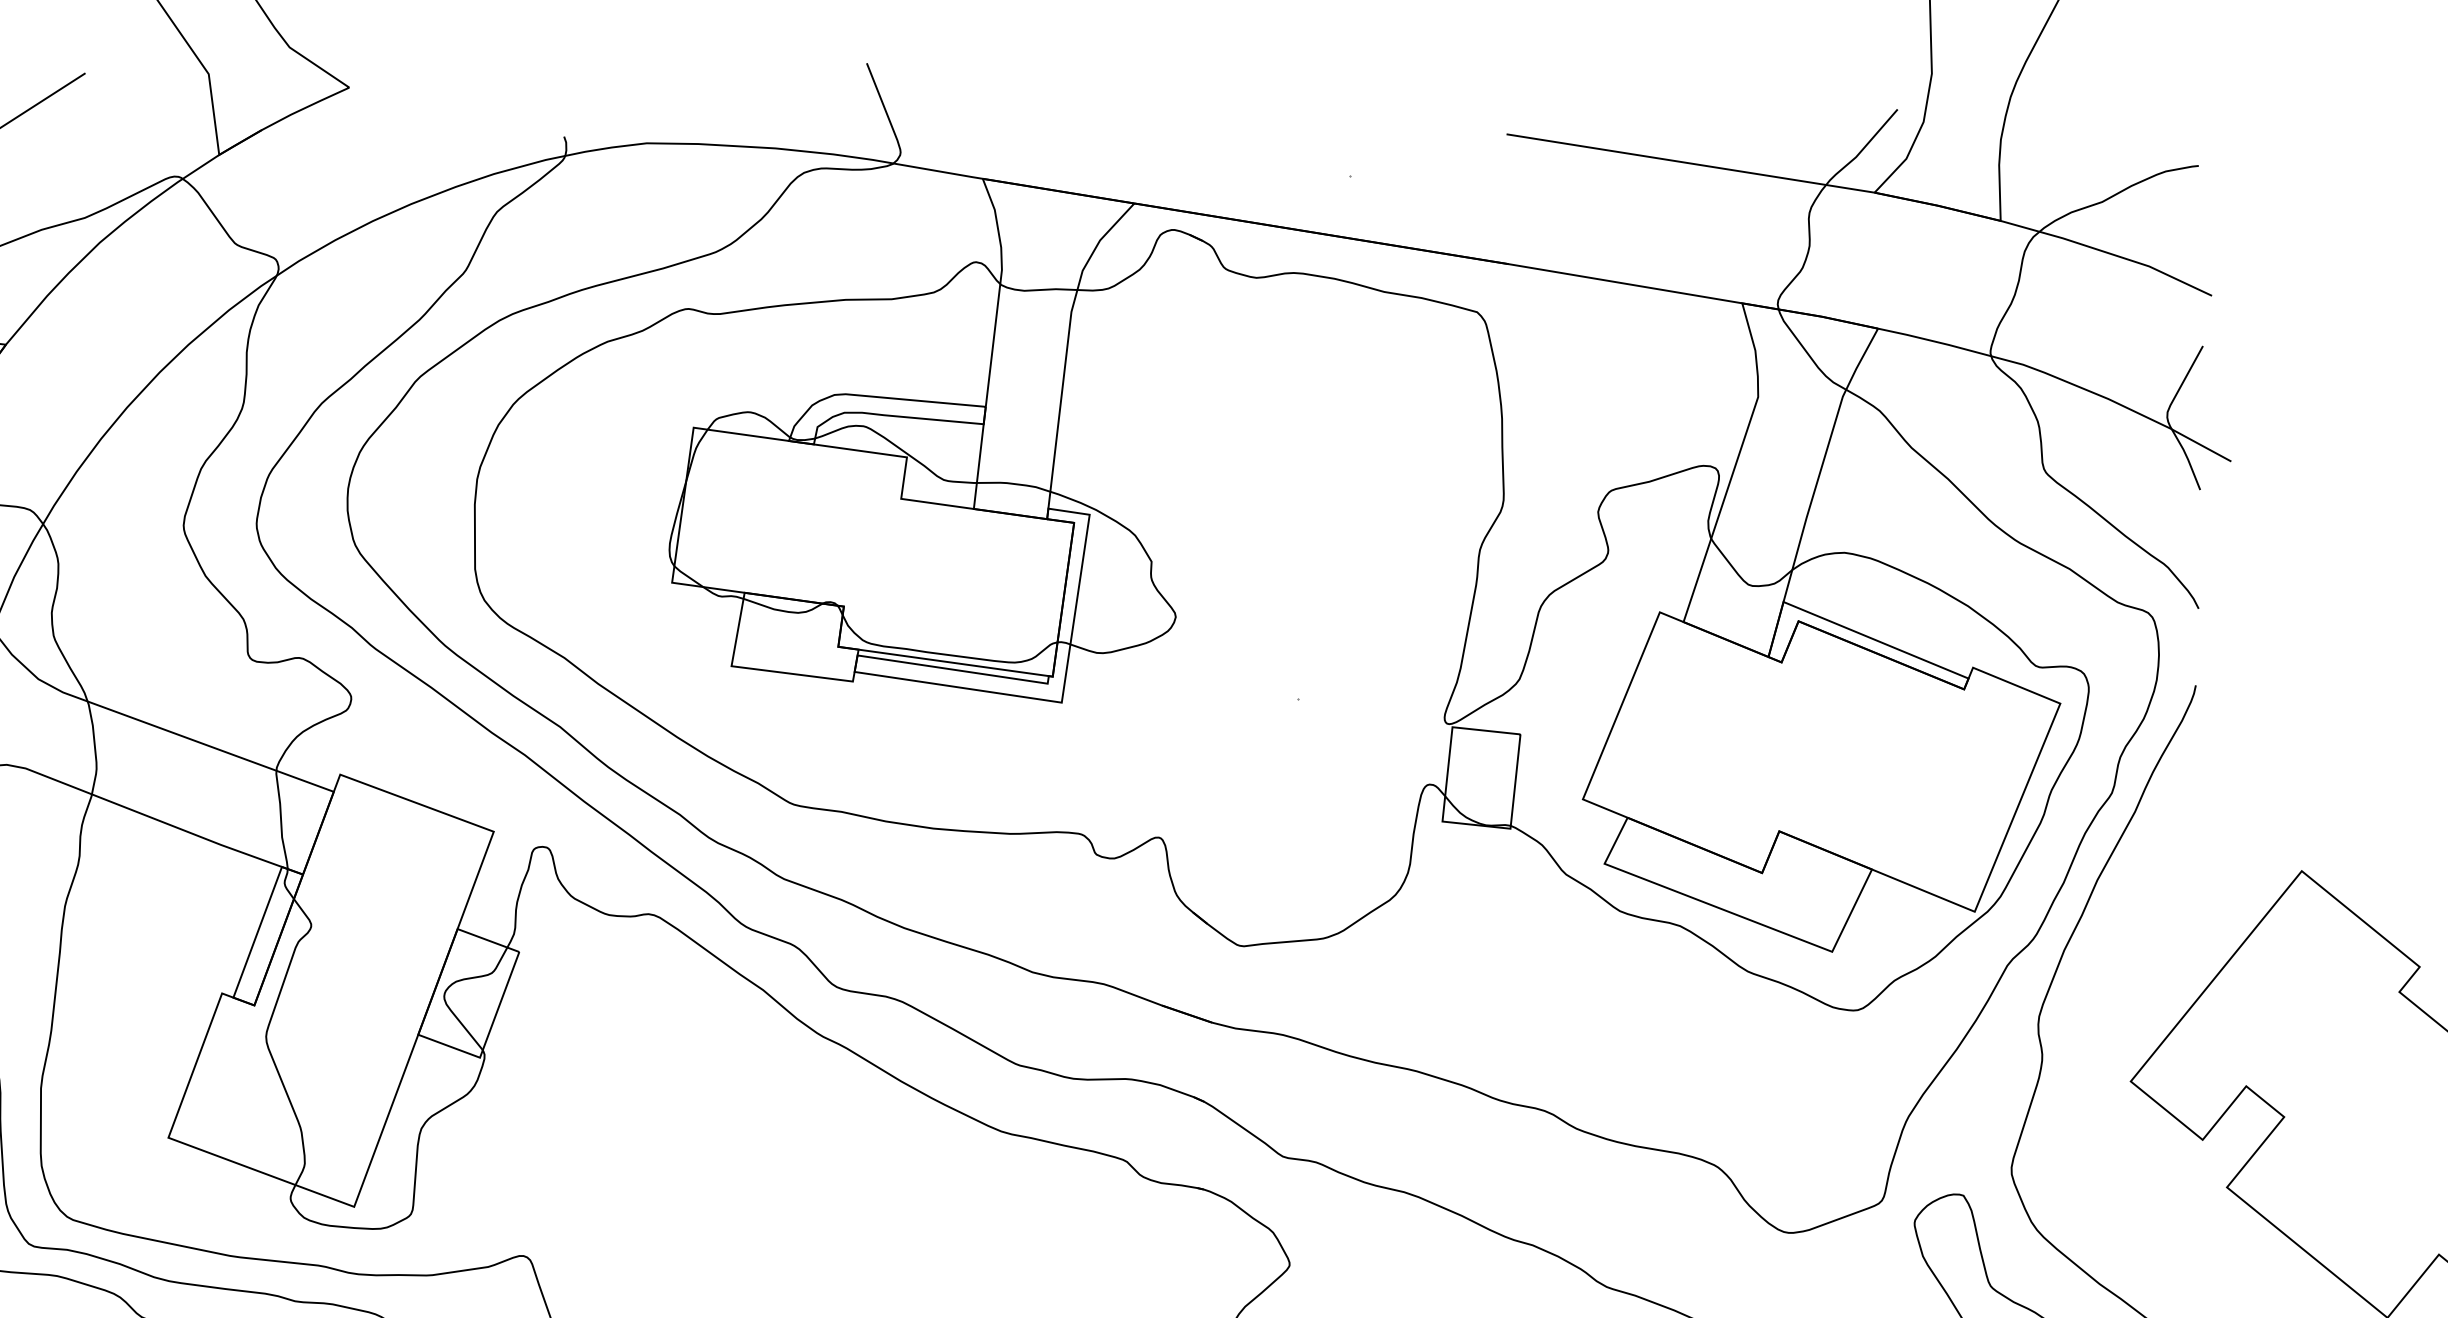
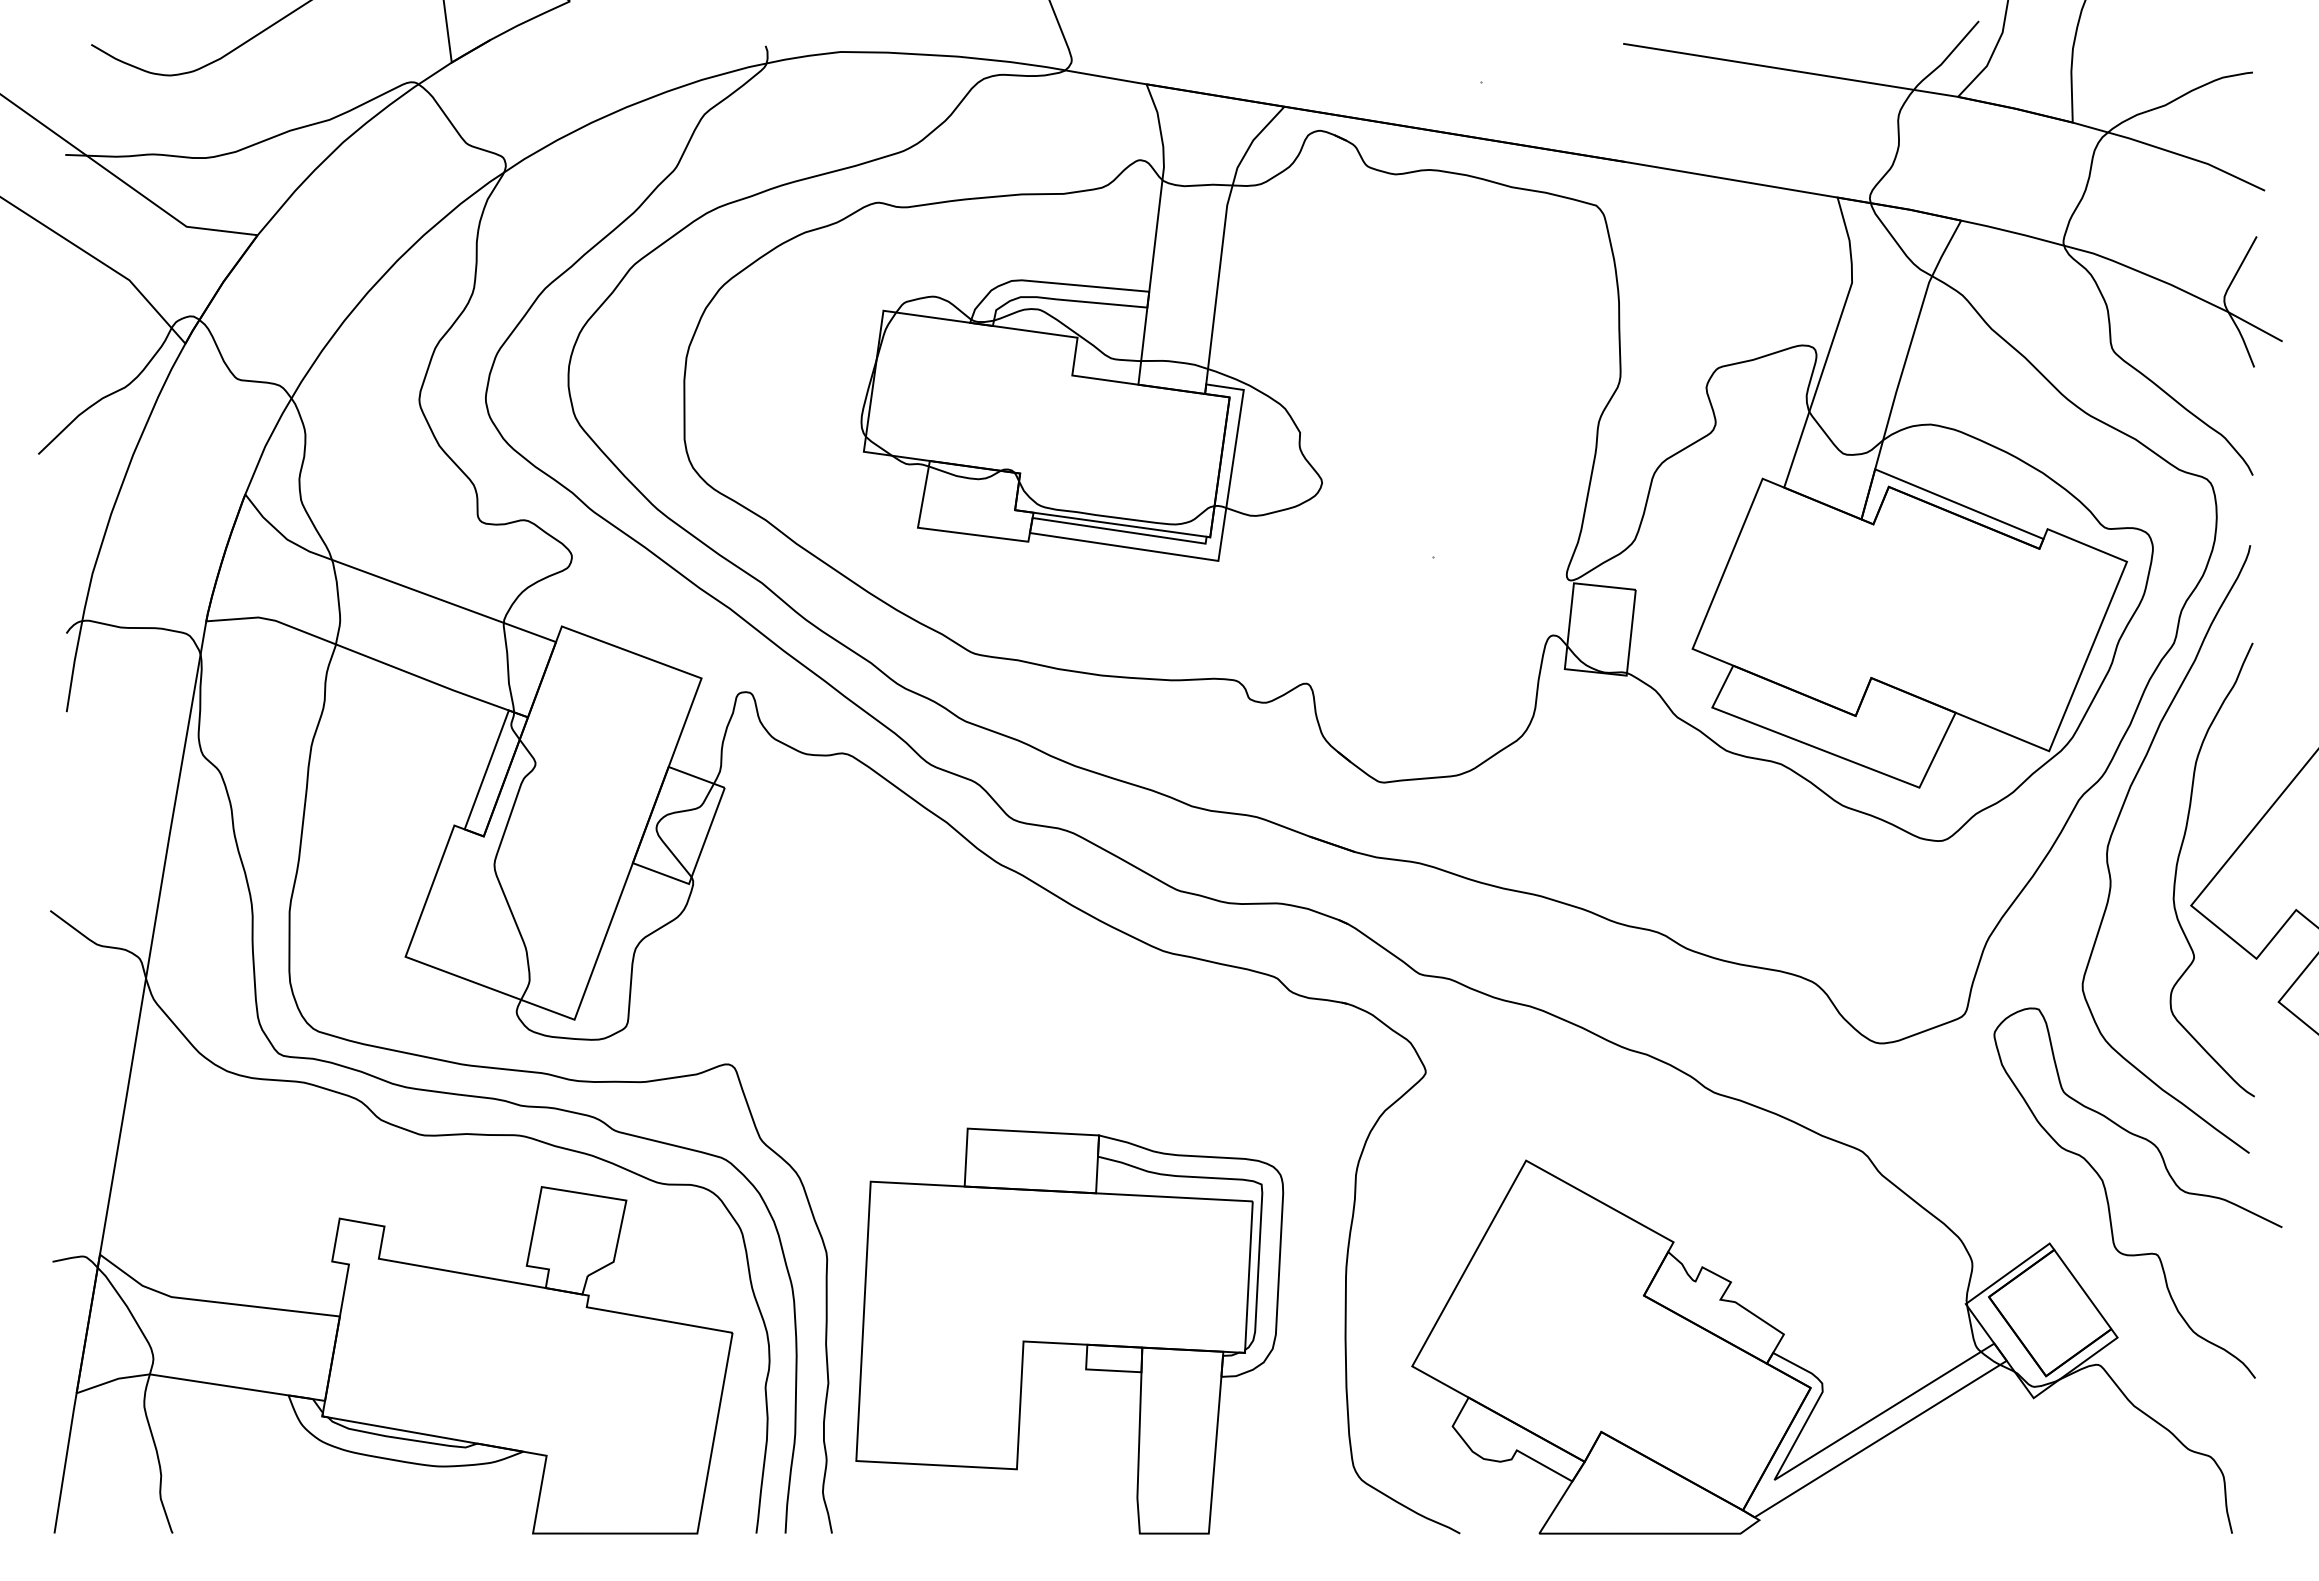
curve: (2116, 1035) -> (2178, 863), added

